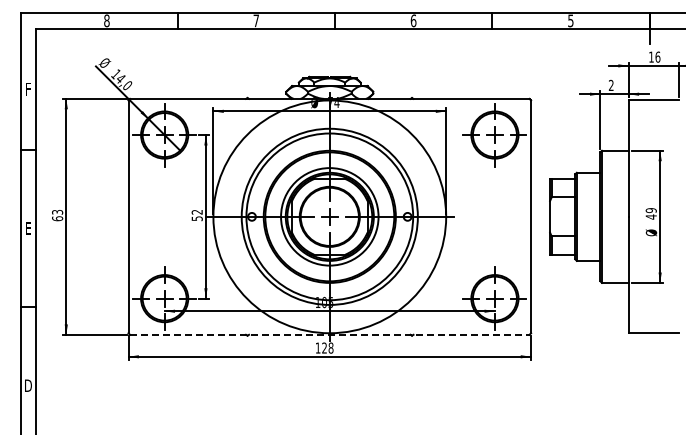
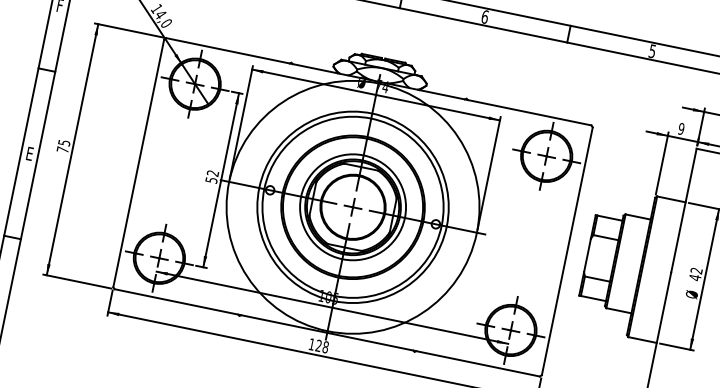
text: (610, 85) -> (680, 128), 2 -> 9
text: (650, 210) -> (695, 270), 49 -> 42
text: (57, 215) -> (63, 146), 63 -> 75
line: (329, 334) -> (327, 332), dashed -> solid

